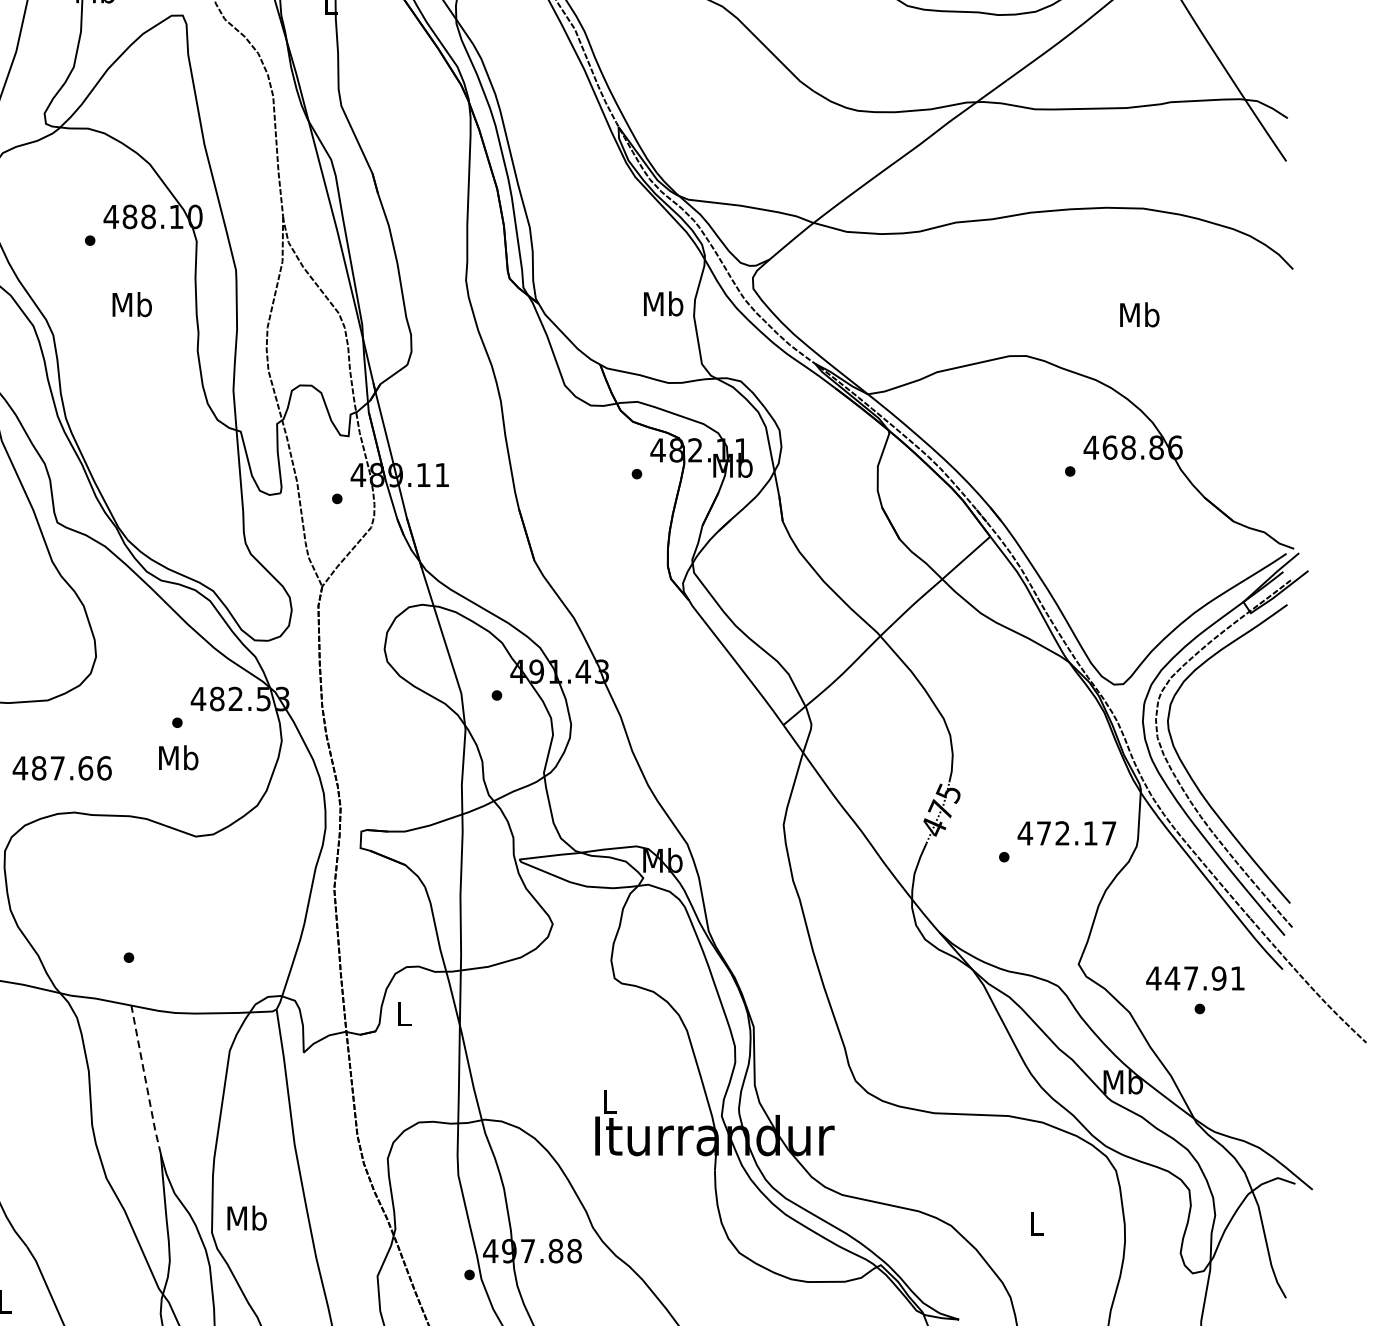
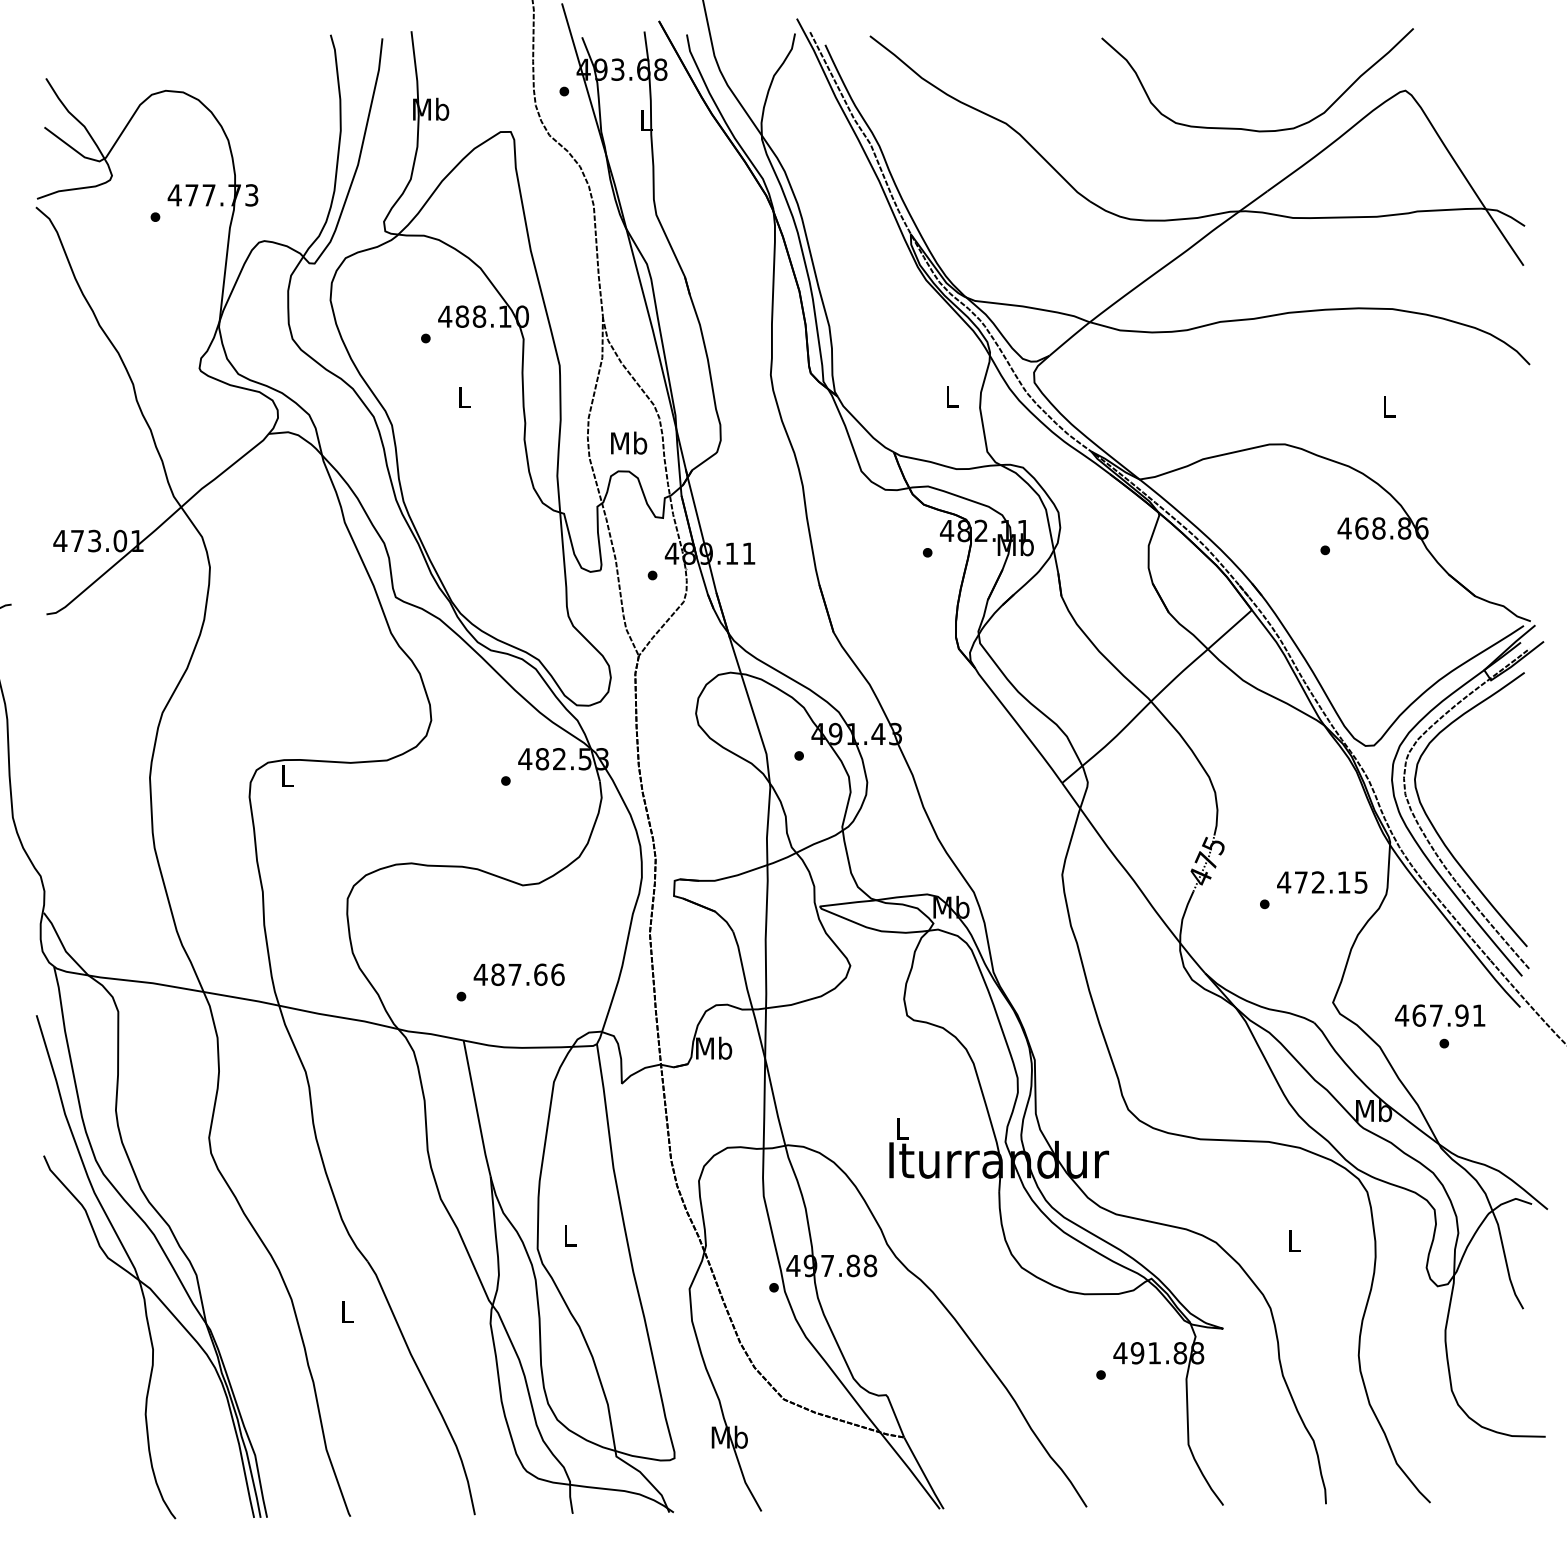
text: (132, 303) -> (464, 396), Mb -> L
text: (664, 303) -> (952, 396), Mb -> L
text: (1140, 314) -> (1389, 406), Mb -> L
text: (179, 757) -> (629, 442), moved
text: (61, 768) -> (518, 974), moved
text: (1108, 833) -> (1360, 882), 472.17 -> 472.15
text: (1172, 978) -> (1419, 1015), 447.91 -> 467.91
text: (404, 1013) -> (714, 1047), L -> Mb
line: (145, 1079) -> (476, 1108), dashed -> solid
text: (246, 1218) -> (569, 1235), Mb -> L

